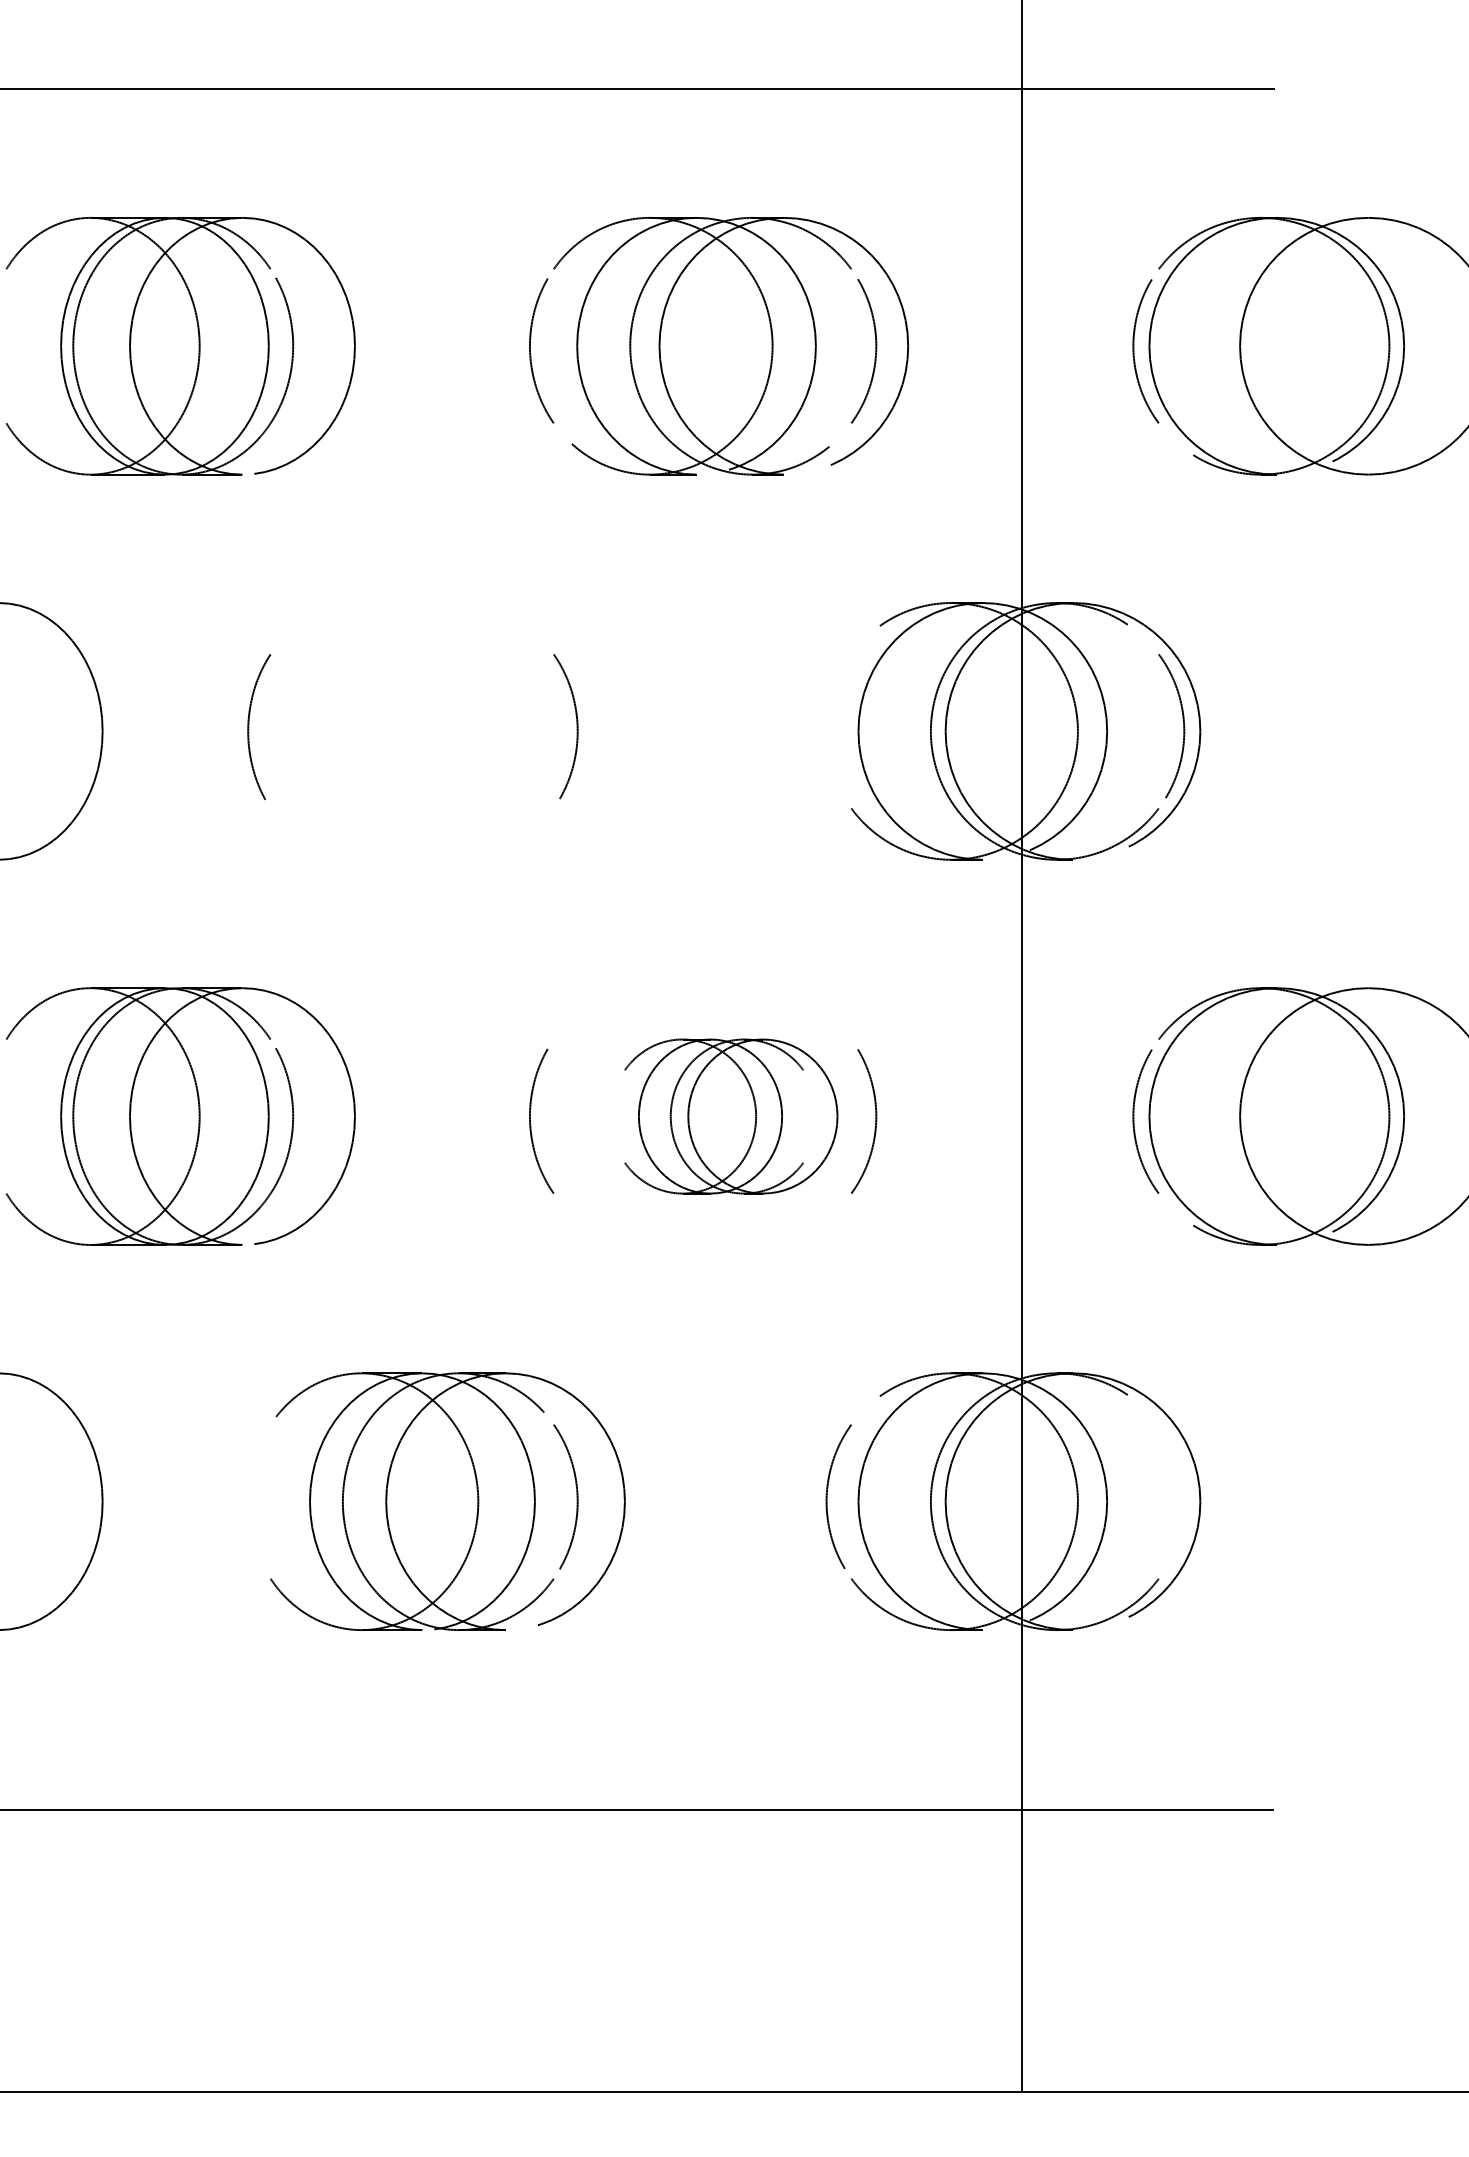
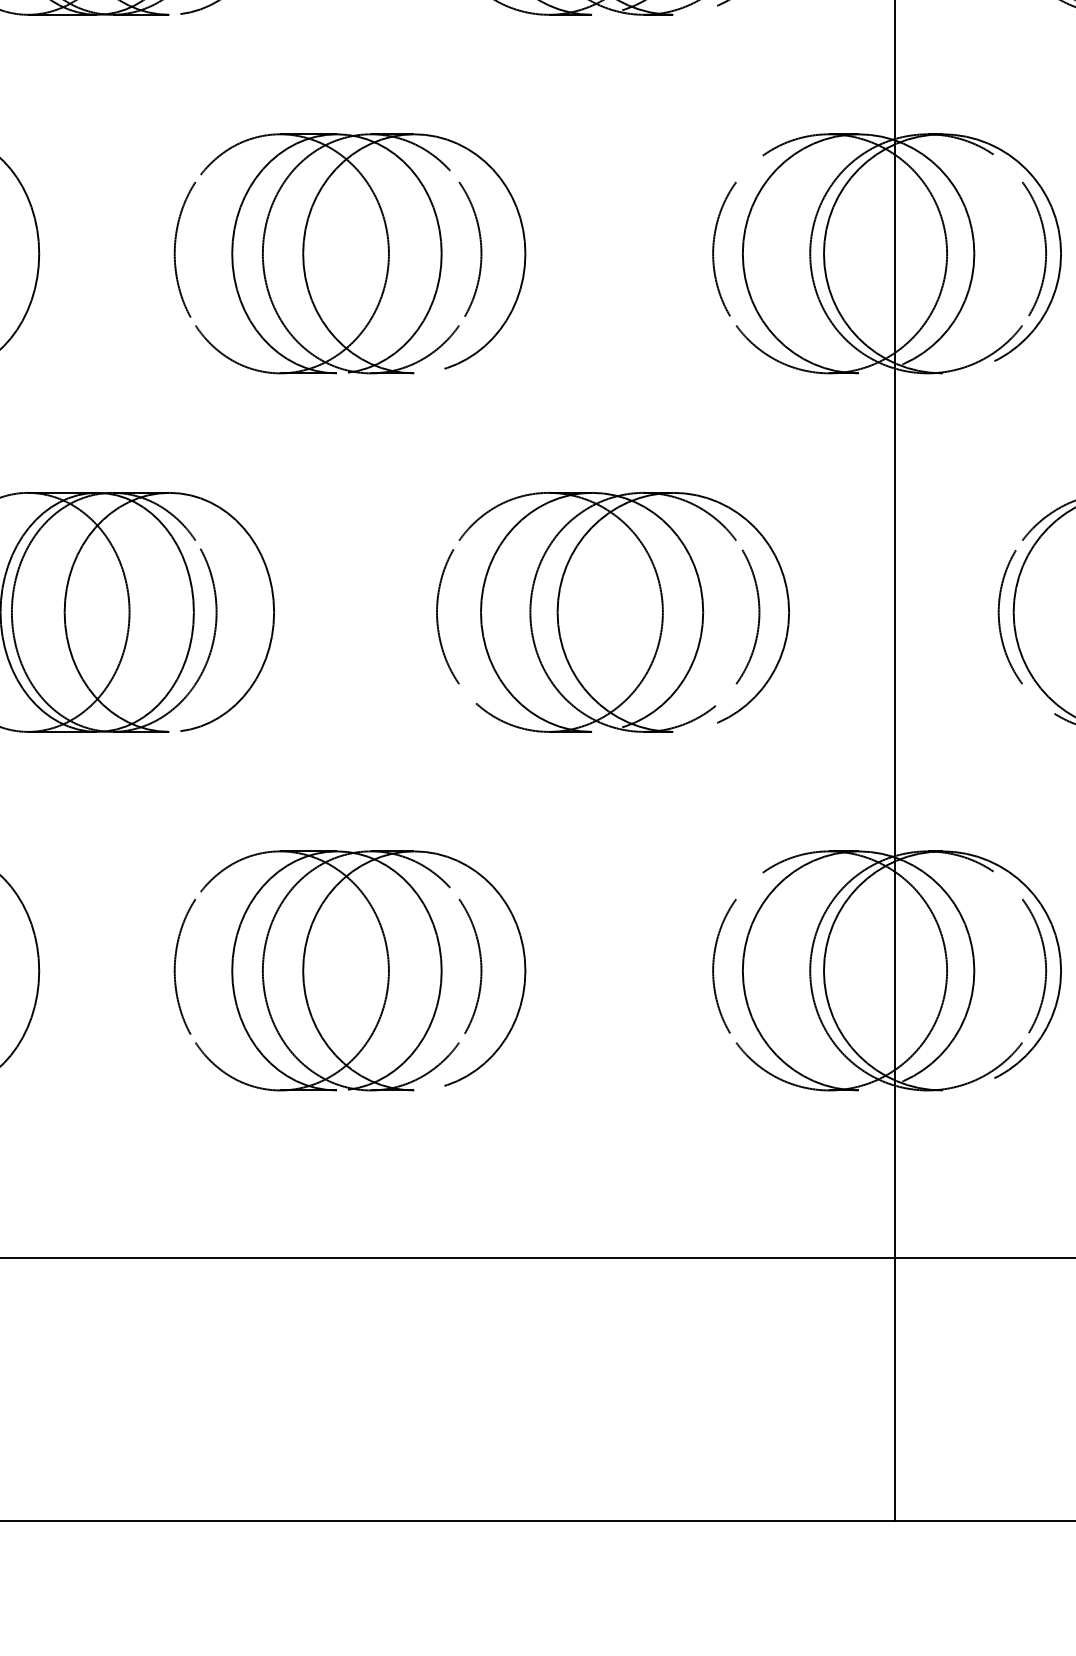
curve: (827, 726) -> (713, 249), added
part: (447, 731) -> (360, 253), added
part: (731, 1116) -> (624, 612), size x1.67
curve: (1183, 1496) -> (1045, 966), added
curve: (249, 1497) -> (175, 966), added

